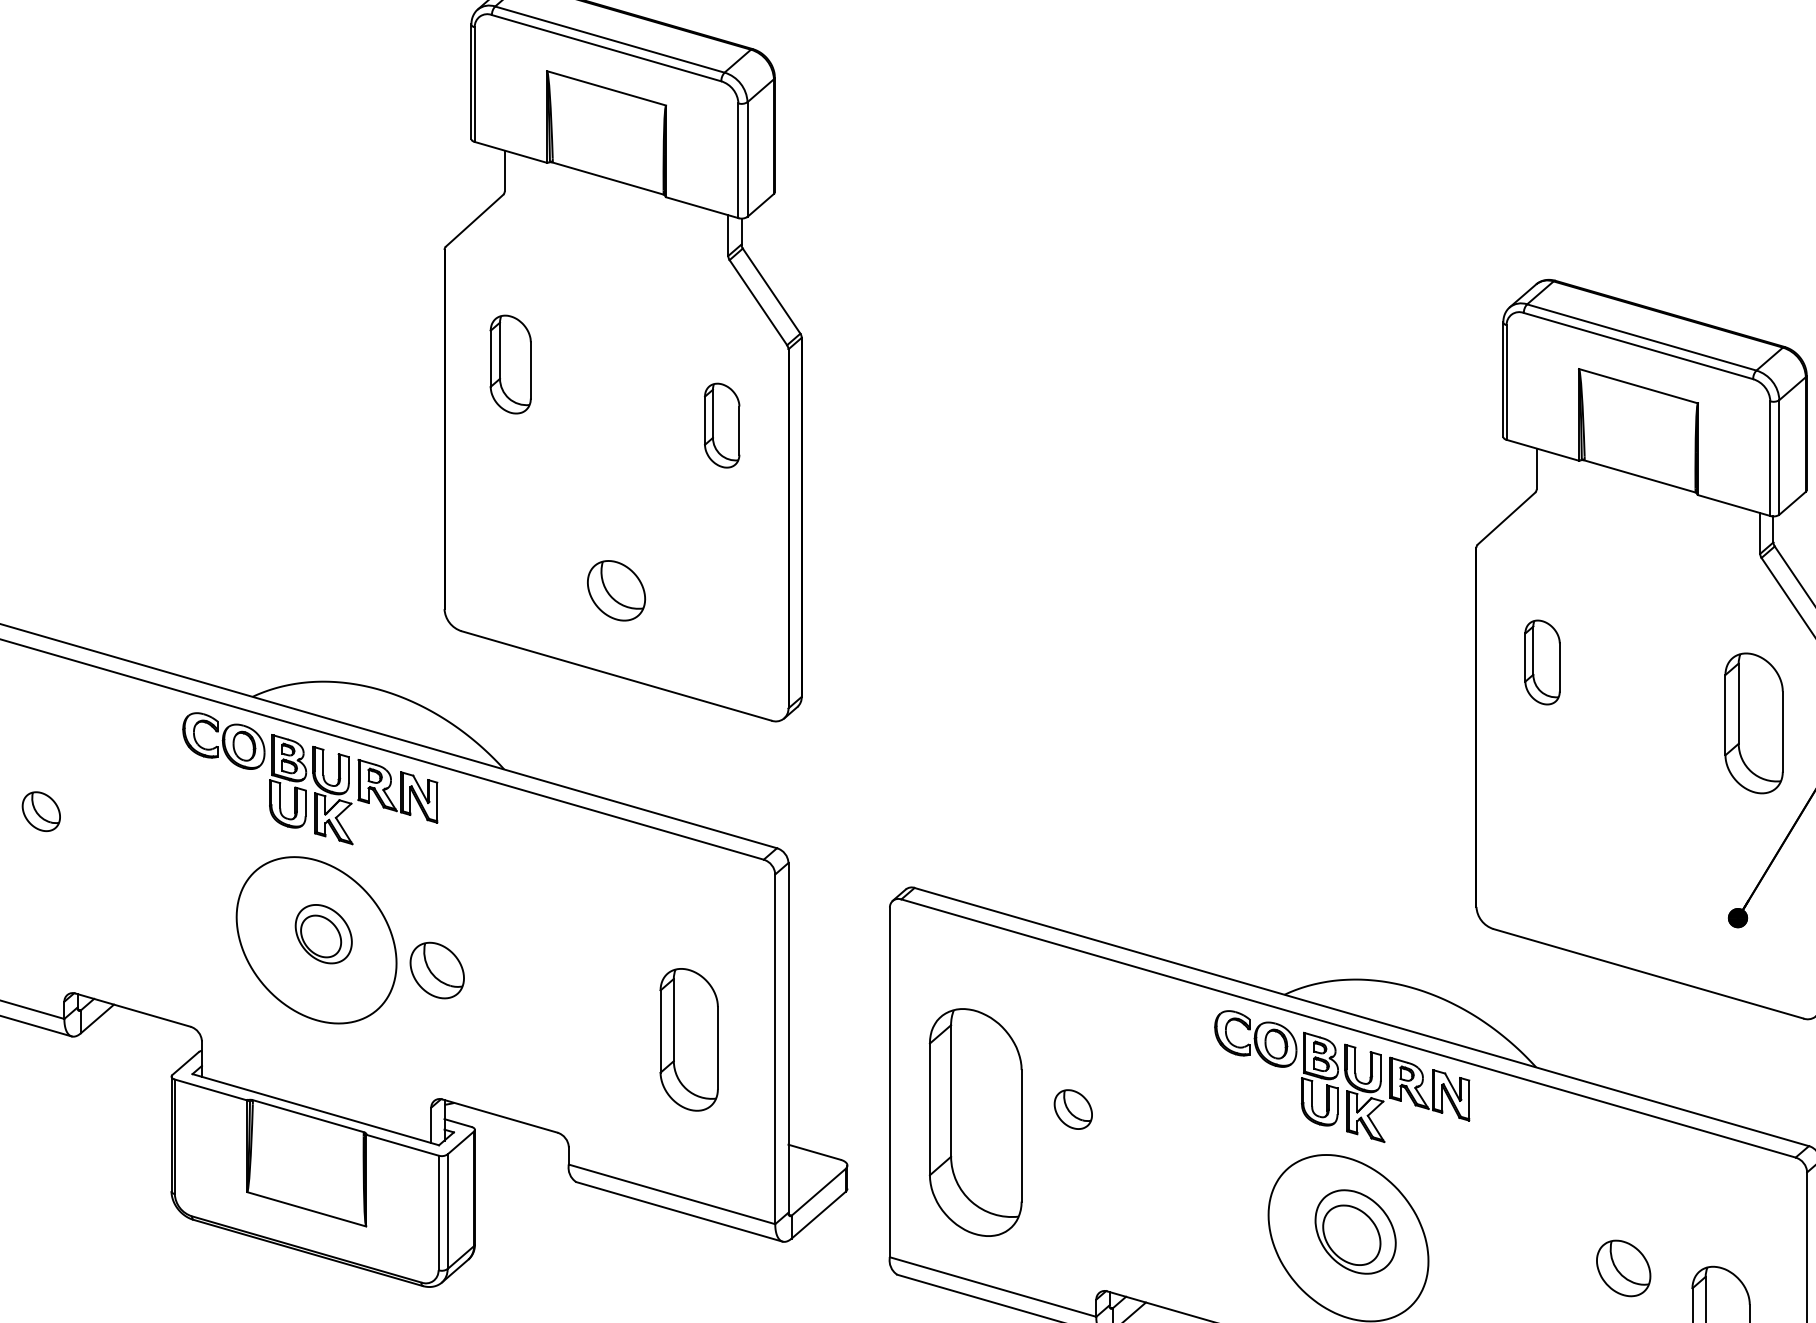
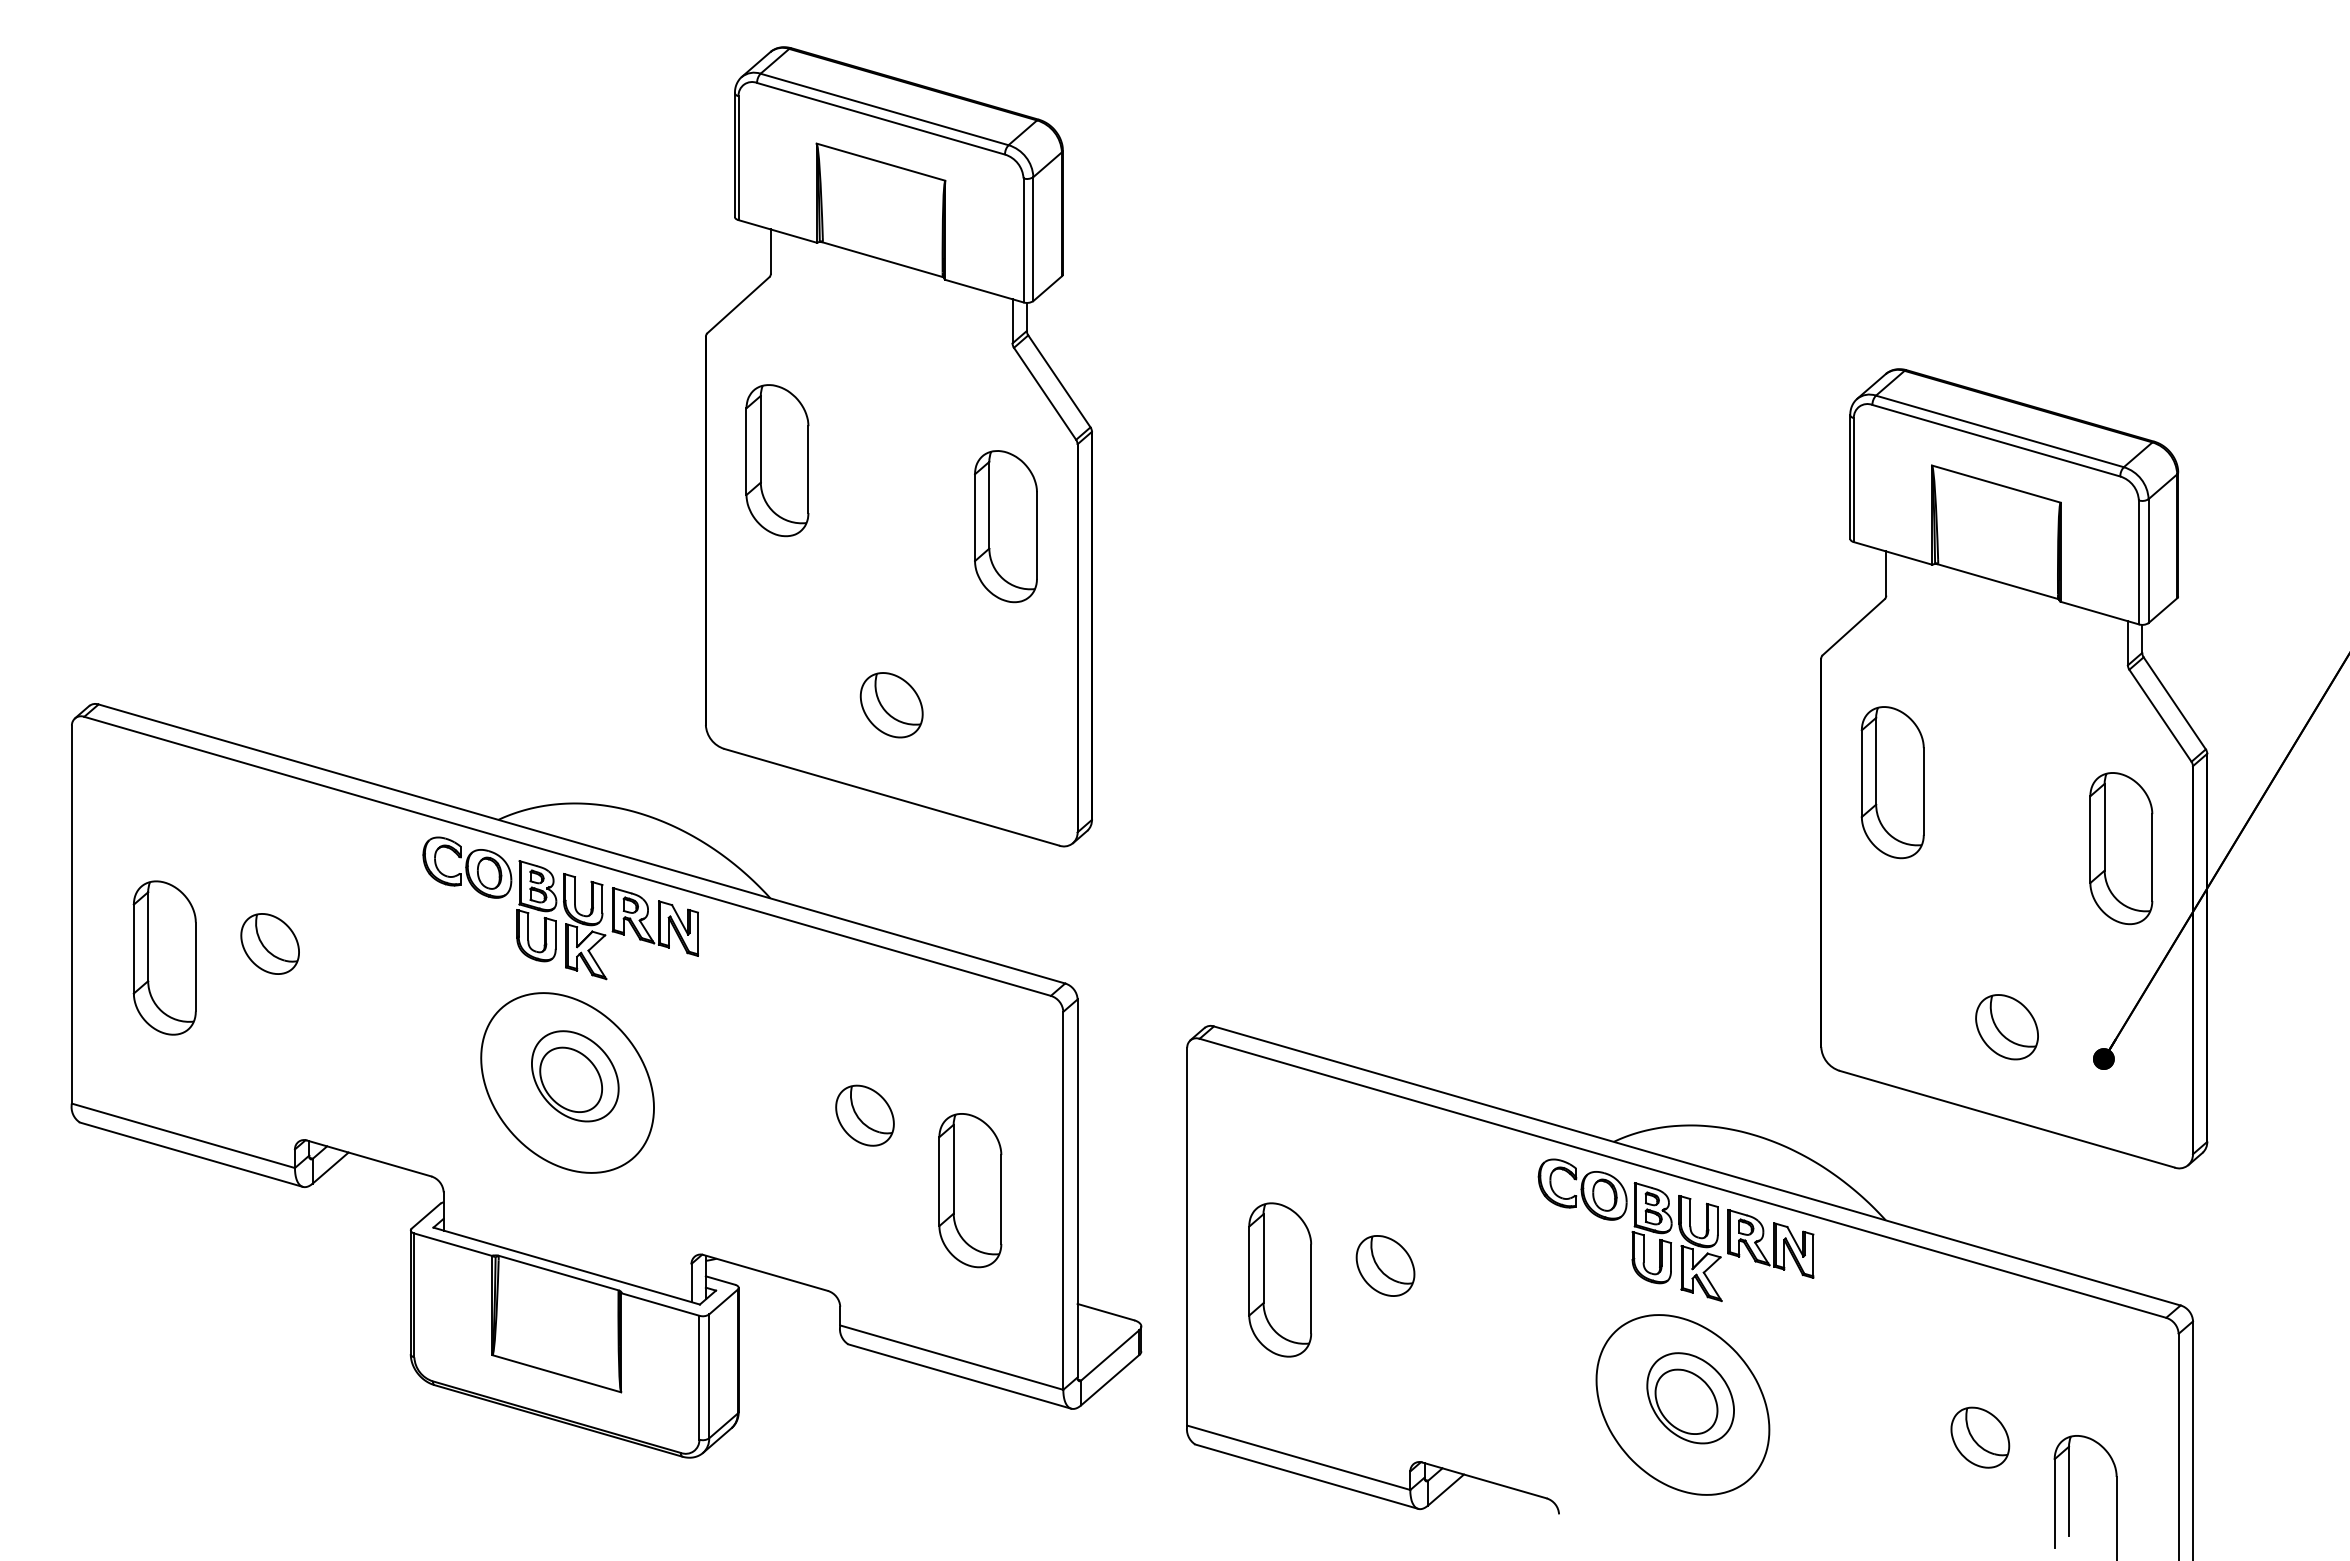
part: (510, 364) -> (777, 460), size x1.43
part: (721, 425) -> (1005, 526), size x1.67
part: (1542, 662) -> (1892, 782), size x1.67
part: (40, 811) -> (269, 943), size x1.43
part: (1647, 888) -> (2006, 1027), added
part: (323, 934) -> (575, 1076), size x1.43
part: (436, 970) -> (864, 1115), moved
part: (1073, 1109) -> (1385, 1265), size x1.43
part: (976, 1122) -> (1280, 1279), size x0.62

